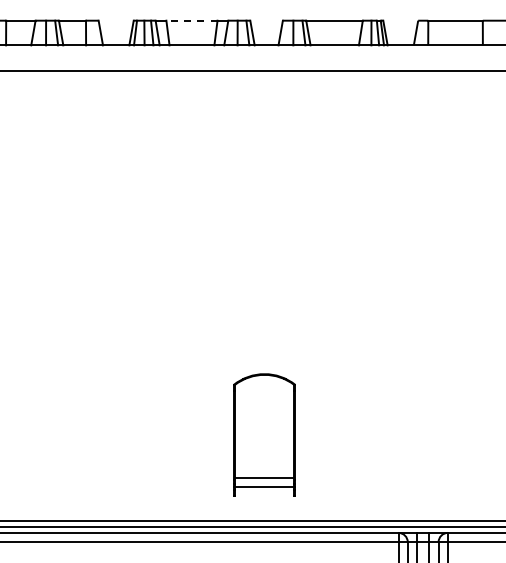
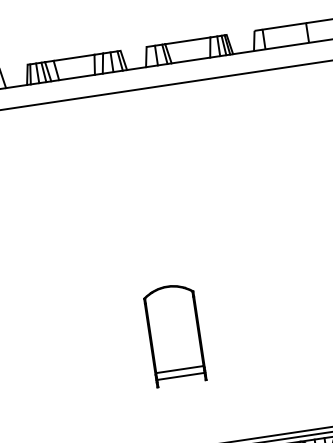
line: (191, 20) -> (73, 57), dashed -> solid
part: (264, 434) -> (174, 334), moved

